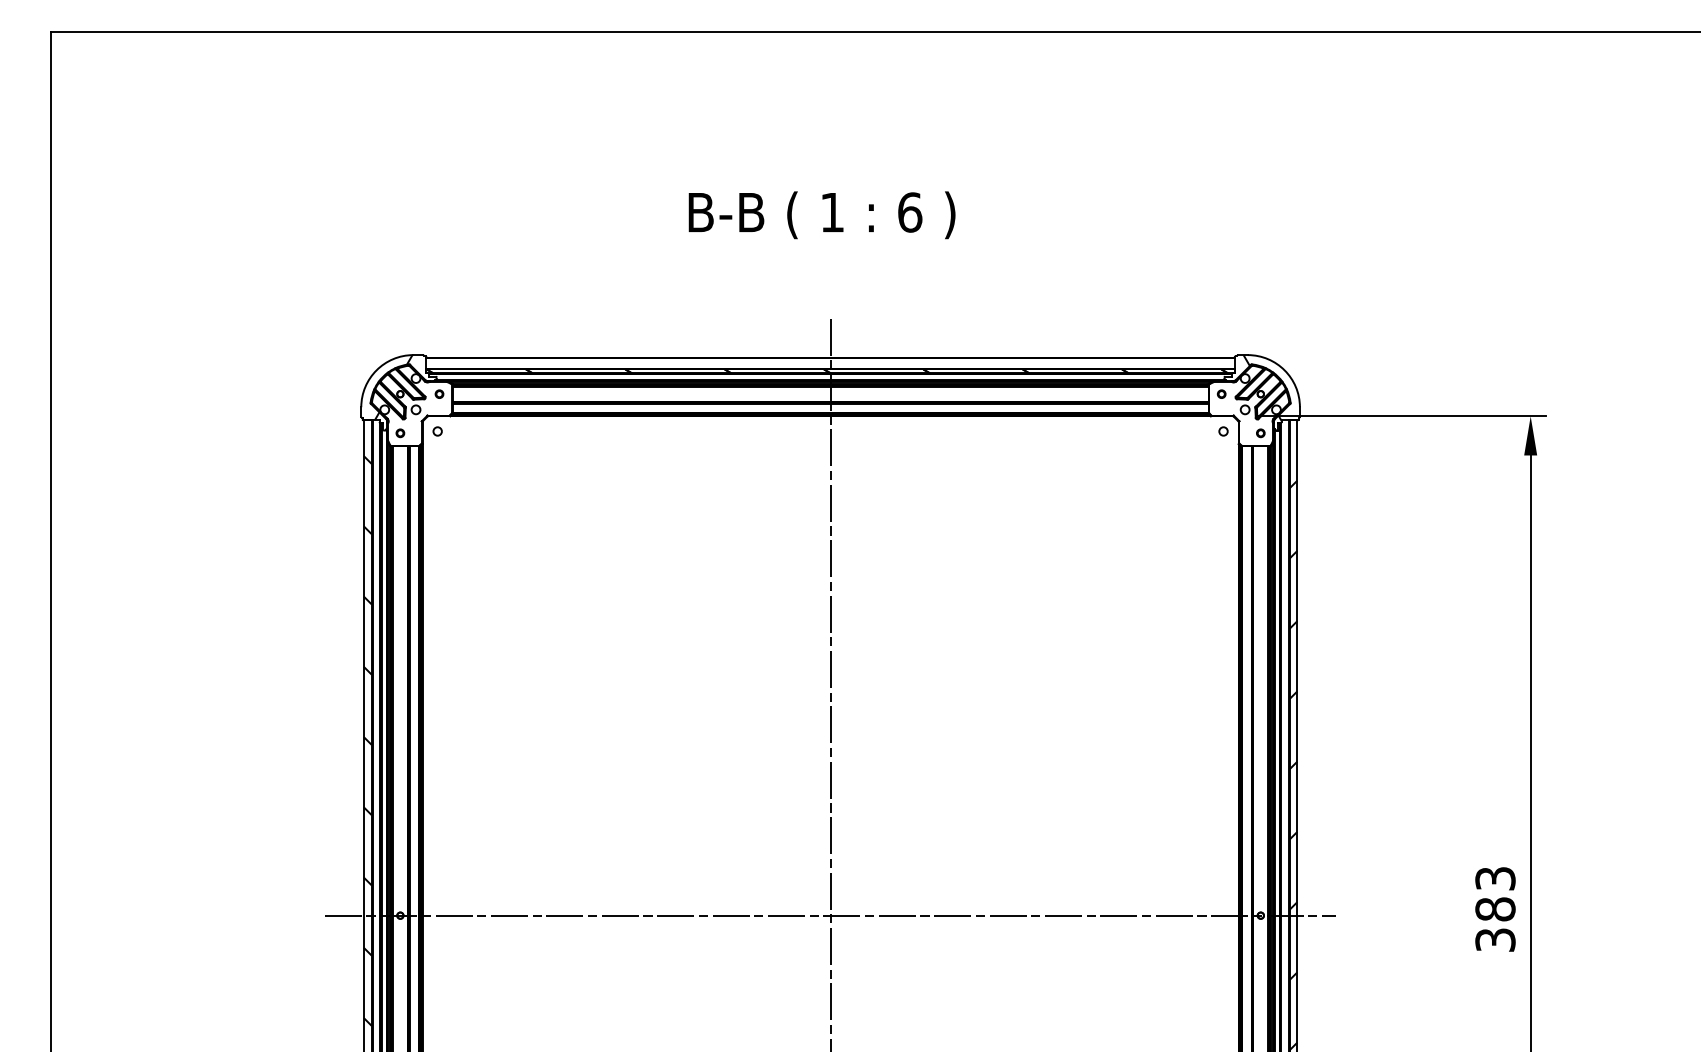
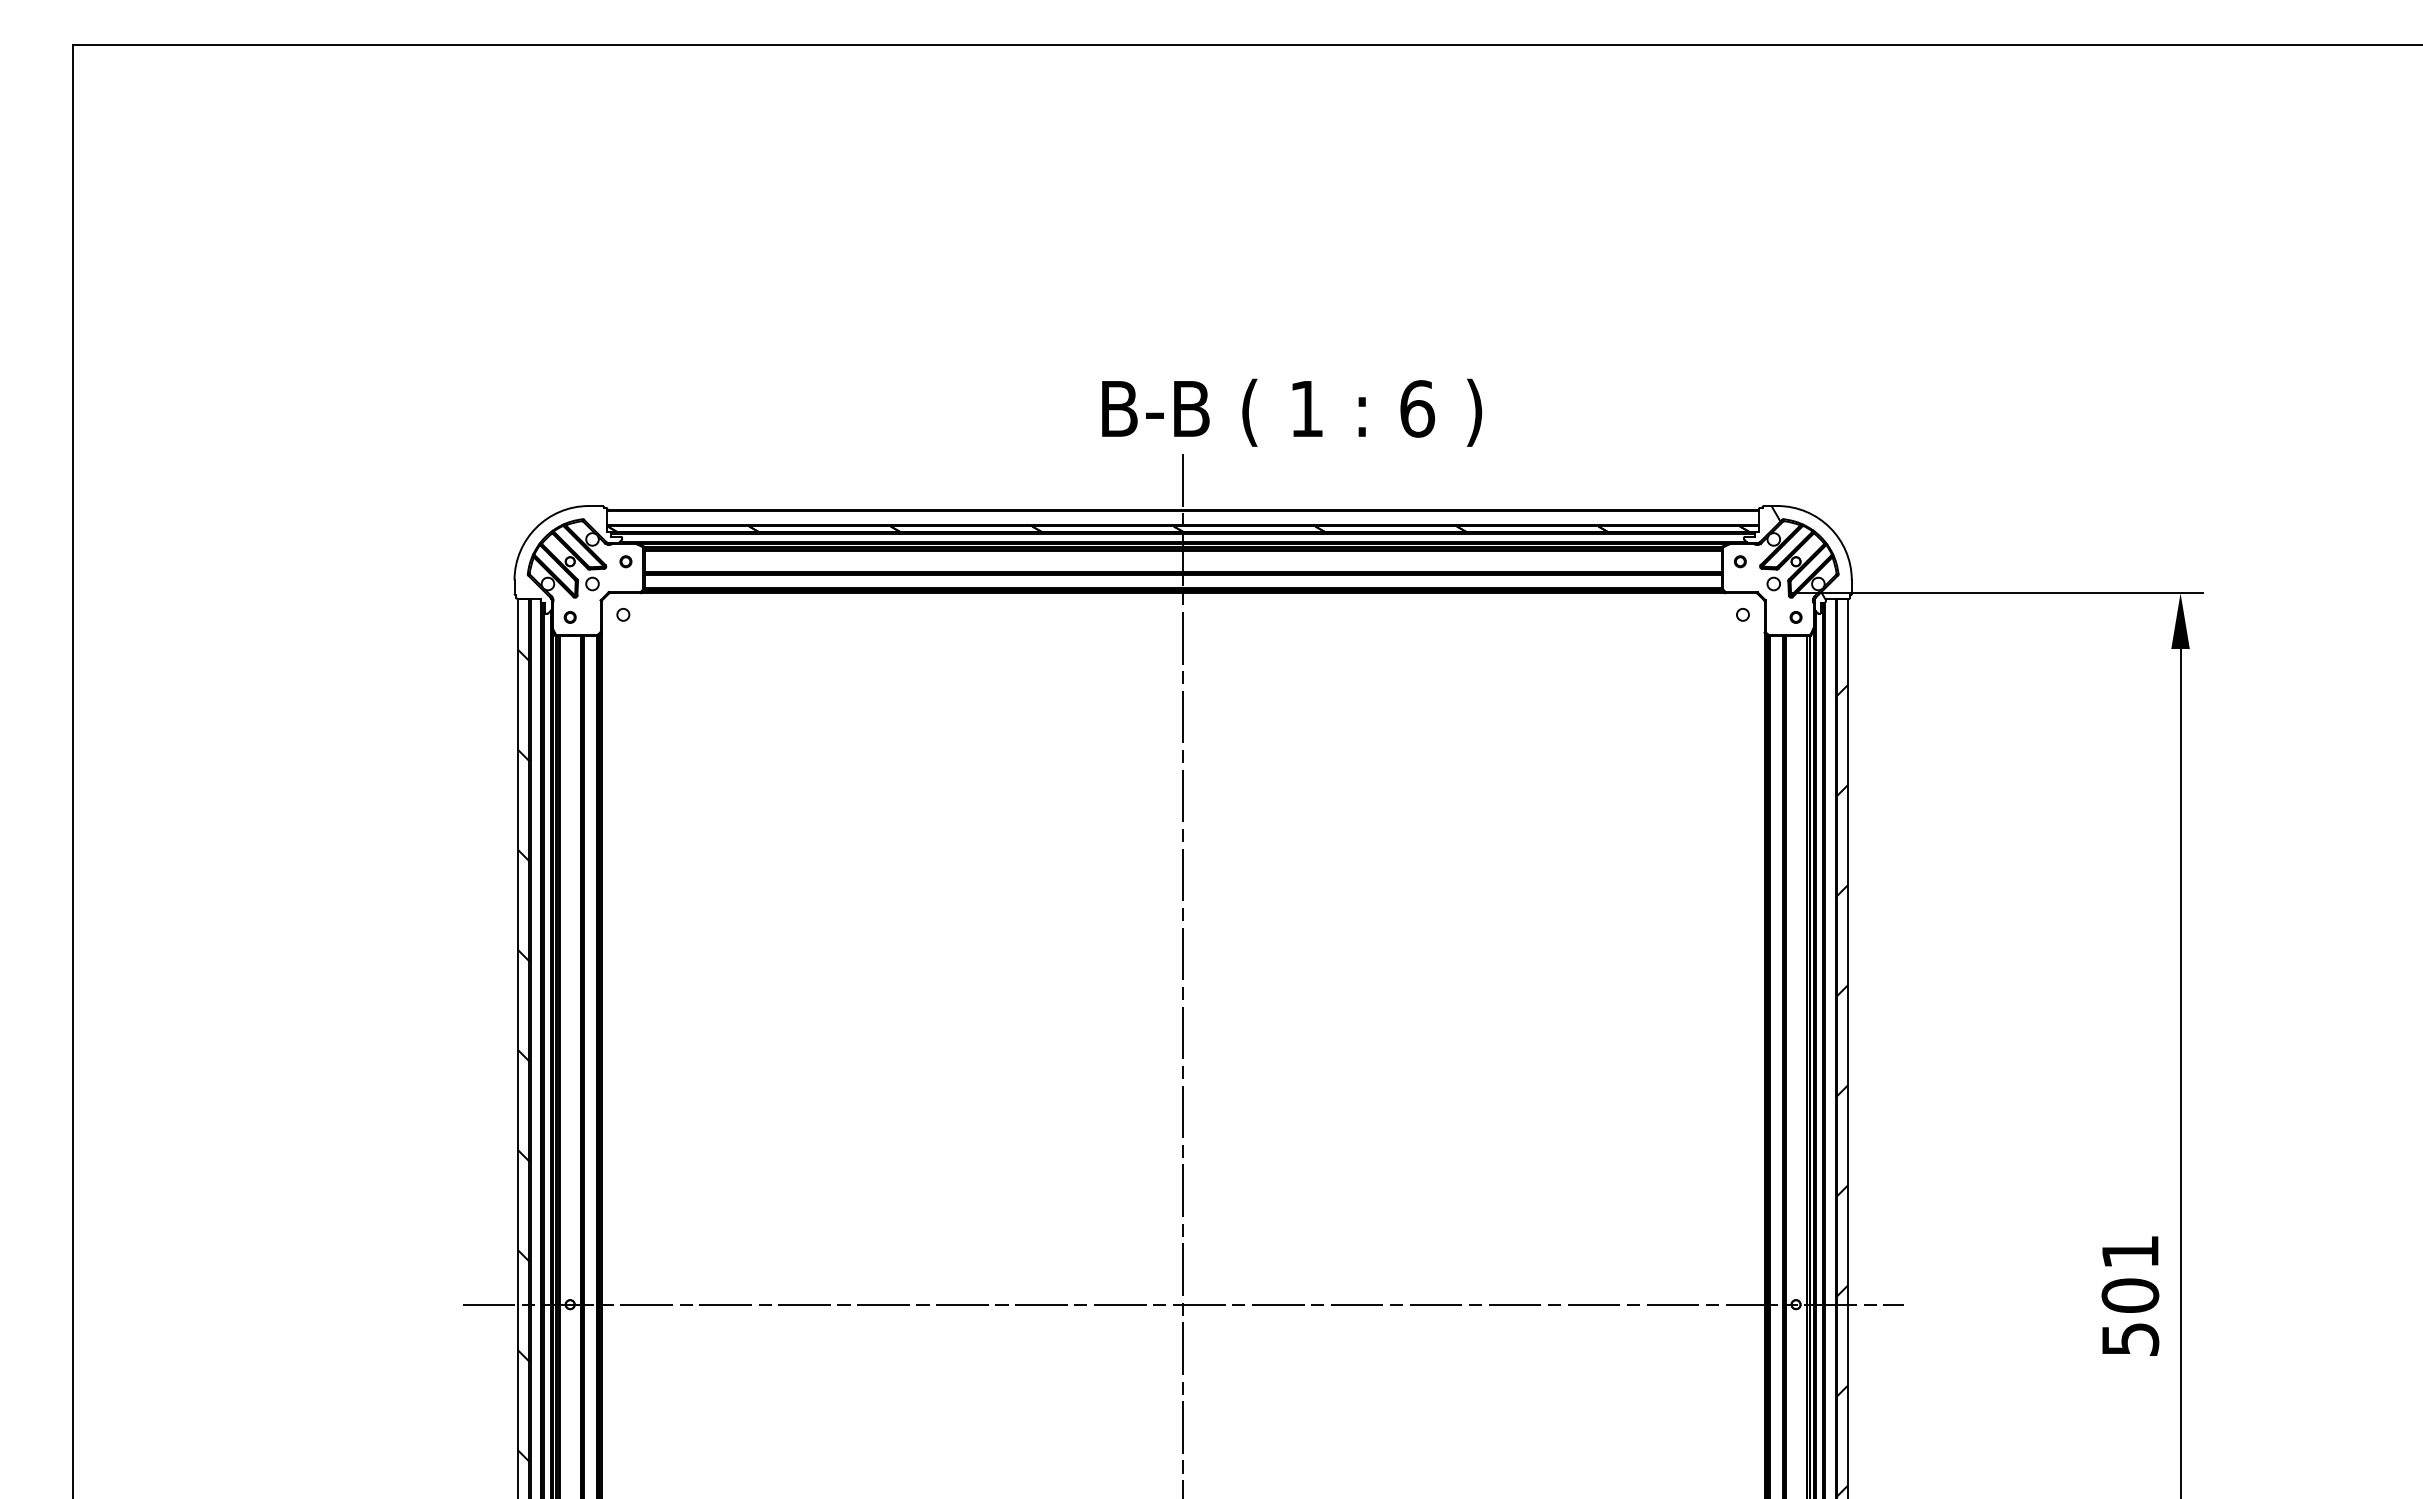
text: (822, 215) -> (1292, 412), moved
hatch: (393, 387) -> (560, 552), removed
text: (1495, 909) -> (2130, 1295), 383 -> 501

